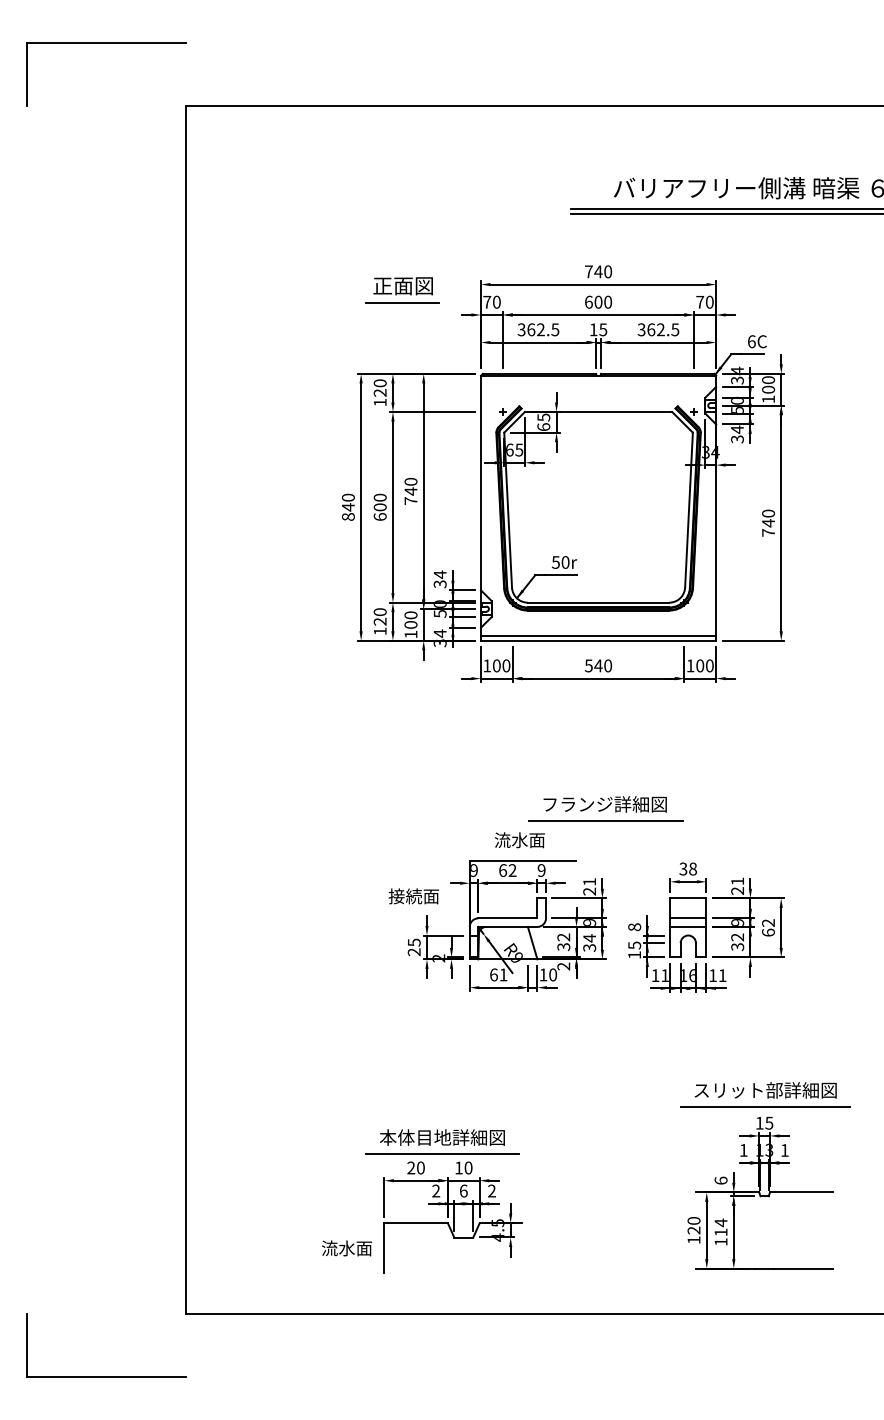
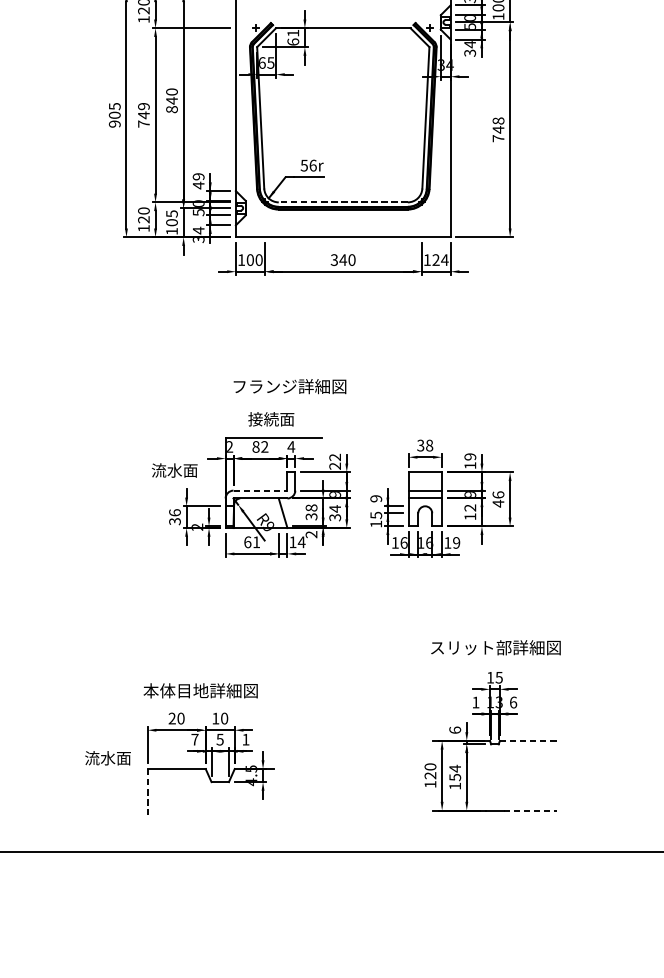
text: (543, 417) -> (293, 33), 65 -> 61
text: (410, 500) -> (171, 109), 740 -> 840
text: (347, 506) -> (114, 114), 840 -> 905
text: (379, 506) -> (143, 114), 600 -> 749
text: (768, 513) -> (498, 120), 740 -> 748
text: (565, 562) -> (313, 165), 50r -> 56r
text: (439, 579) -> (198, 181), 34 -> 49
line: (598, 602) -> (343, 202), solid -> dashed
text: (410, 615) -> (171, 214), 100 -> 105
line: (598, 636) -> (343, 233), removed
text: (588, 665) -> (334, 259), 540 -> 340
text: (705, 665) -> (440, 259), 100 -> 124
text: (604, 804) -> (289, 386), moved
line: (605, 820) -> (349, 401), removed
text: (510, 840) -> (262, 419), 流水面 -> 接続面
text: (474, 870) -> (230, 446), 9 -> 2
text: (503, 870) -> (256, 446), 62 -> 82
text: (541, 870) -> (291, 446), 9 -> 4
text: (589, 881) -> (335, 456), 21 -> 22
text: (737, 885) -> (470, 460), 21 -> 19
text: (405, 896) -> (166, 470), 接続面 -> 流水面
line: (507, 918) -> (260, 490), solid -> dashed
text: (634, 927) -> (376, 498), 8 -> 9
text: (768, 928) -> (498, 499), 62 -> 46
text: (563, 937) -> (311, 508), 32 -> 38
text: (413, 947) -> (174, 517), 25 -> 36
text: (737, 947) -> (470, 517), 32 -> 12
text: (552, 974) -> (301, 541), 10 -> 14
text: (664, 975) -> (403, 542), 11 -> 16
text: (722, 975) -> (456, 542), 11 -> 19
line: (765, 1106) -> (495, 662), removed
text: (784, 1149) -> (513, 701), 1 -> 6
line: (441, 1154) -> (199, 706), removed
text: (436, 1190) -> (195, 739), 2 -> 7
text: (463, 1190) -> (219, 739), 6 -> 5
text: (491, 1190) -> (245, 739), 2 -> 1
line: (801, 1192) -> (528, 740), solid -> dashed
text: (720, 1232) -> (454, 777), 114 -> 154
text: (346, 1248) -> (107, 758), moved
line: (384, 1248) -> (147, 792), solid -> dashed
line: (804, 1268) -> (531, 810), solid -> dashed

